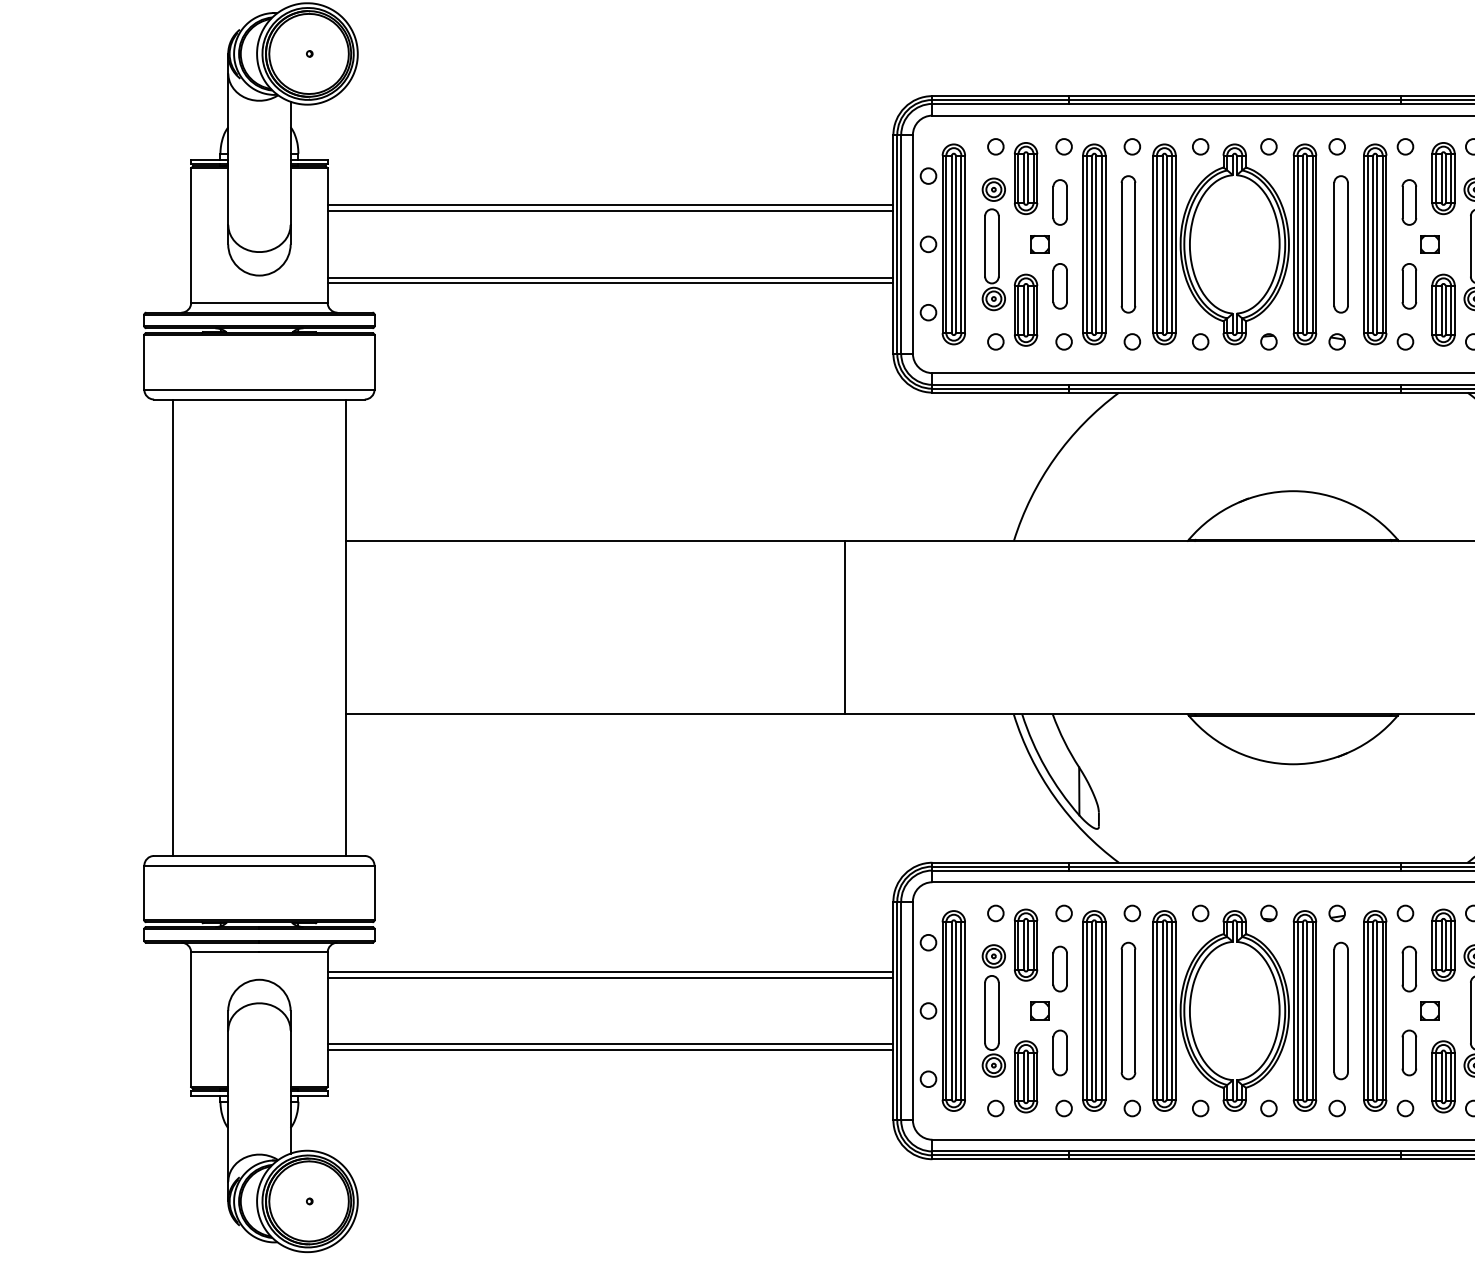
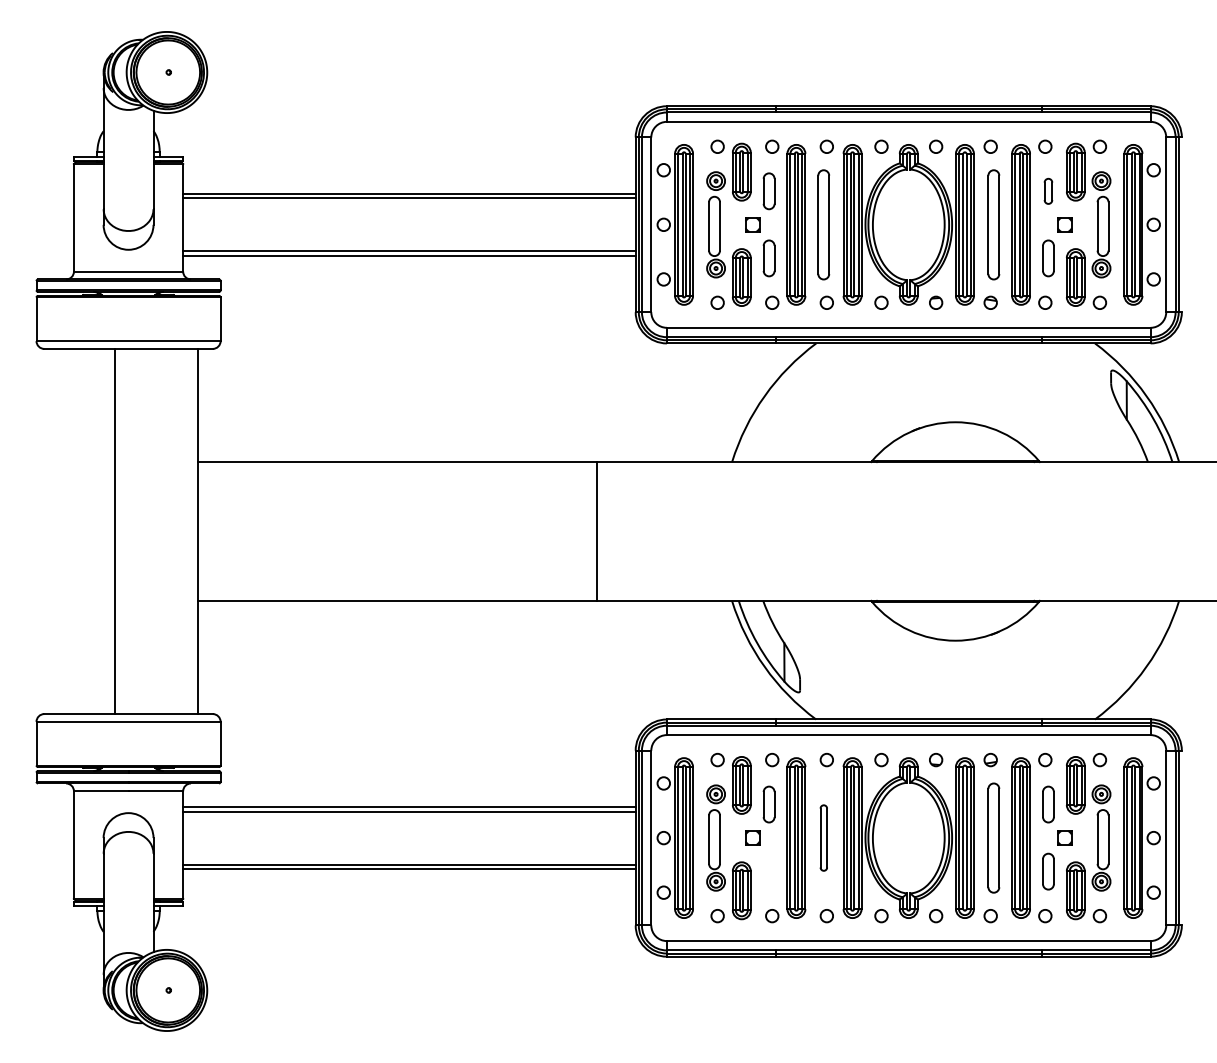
part: (1409, 202) -> (1048, 191), size x0.7
line: (173, 627) -> (115, 531), moved
part: (1128, 1010) -> (823, 837), size x0.6
part: (1059, 1052) -> (768, 871), removed

